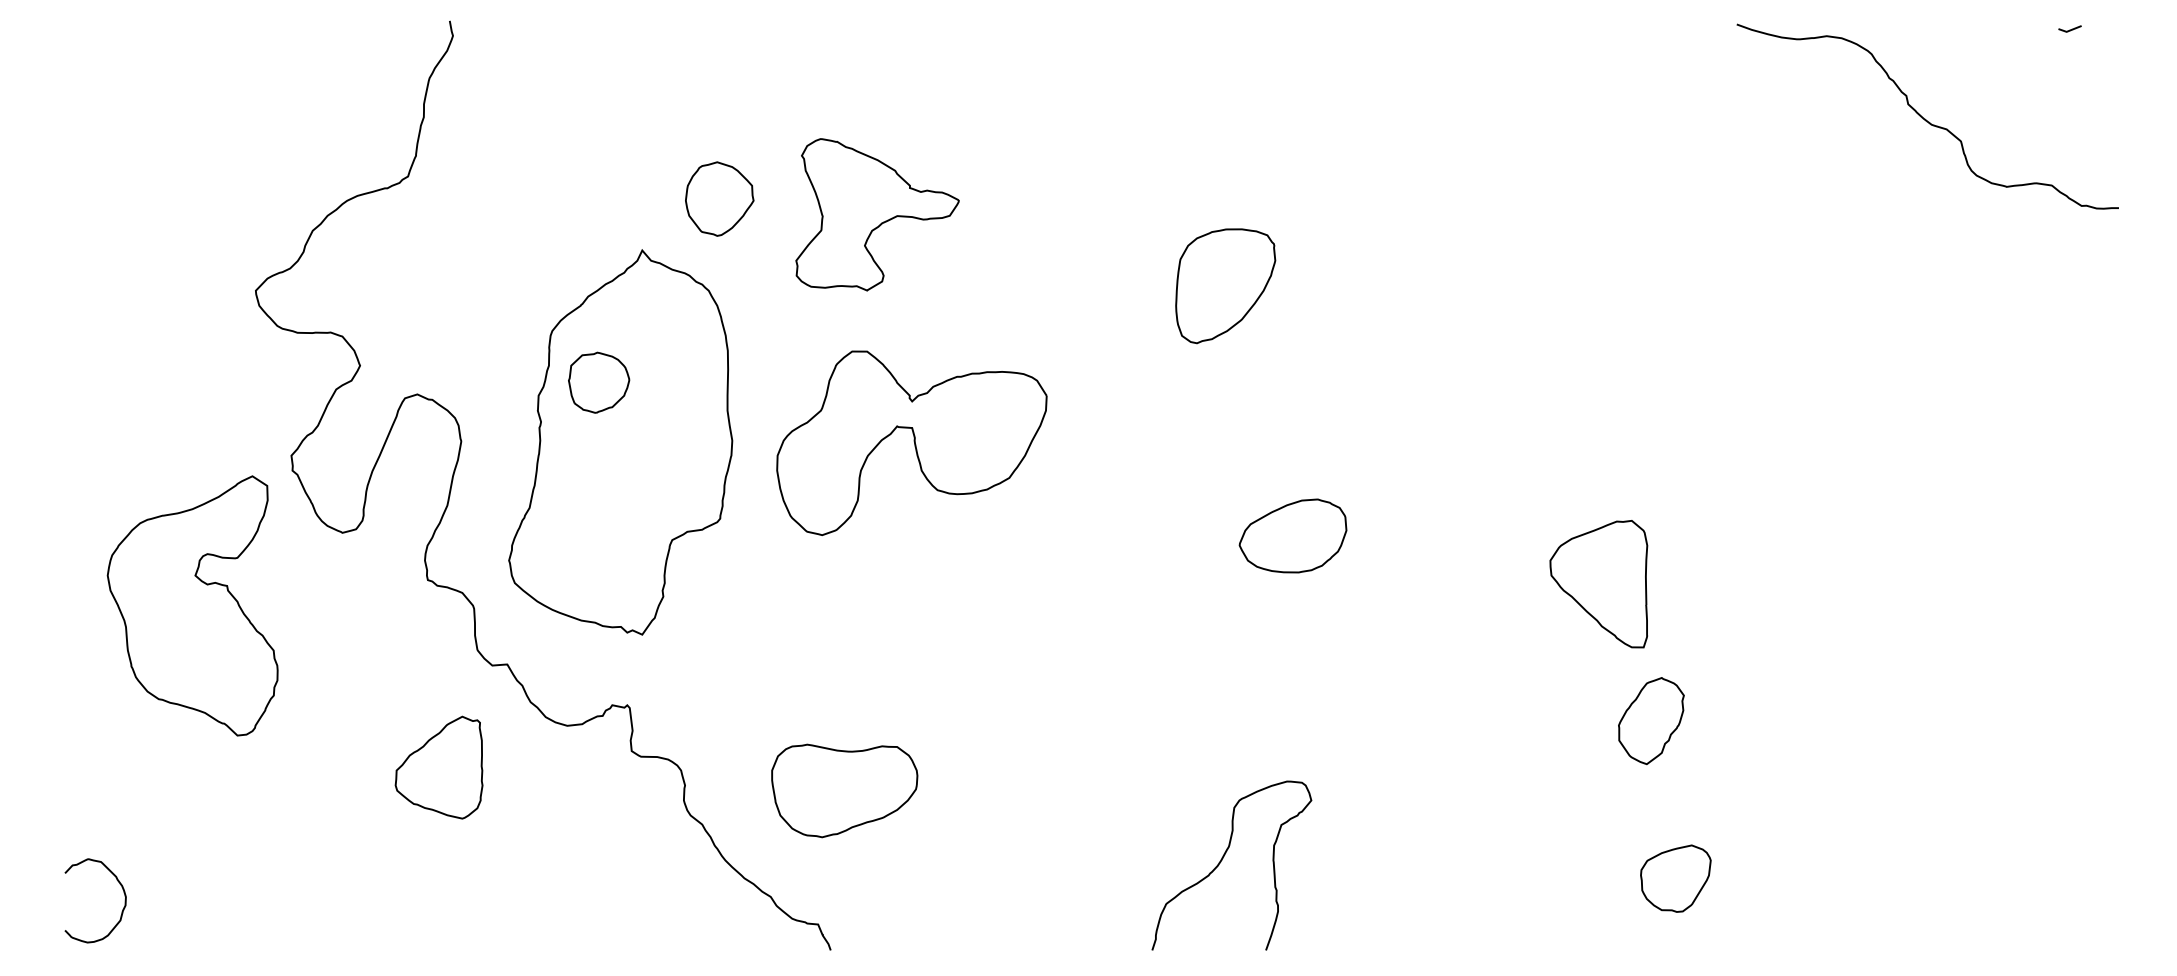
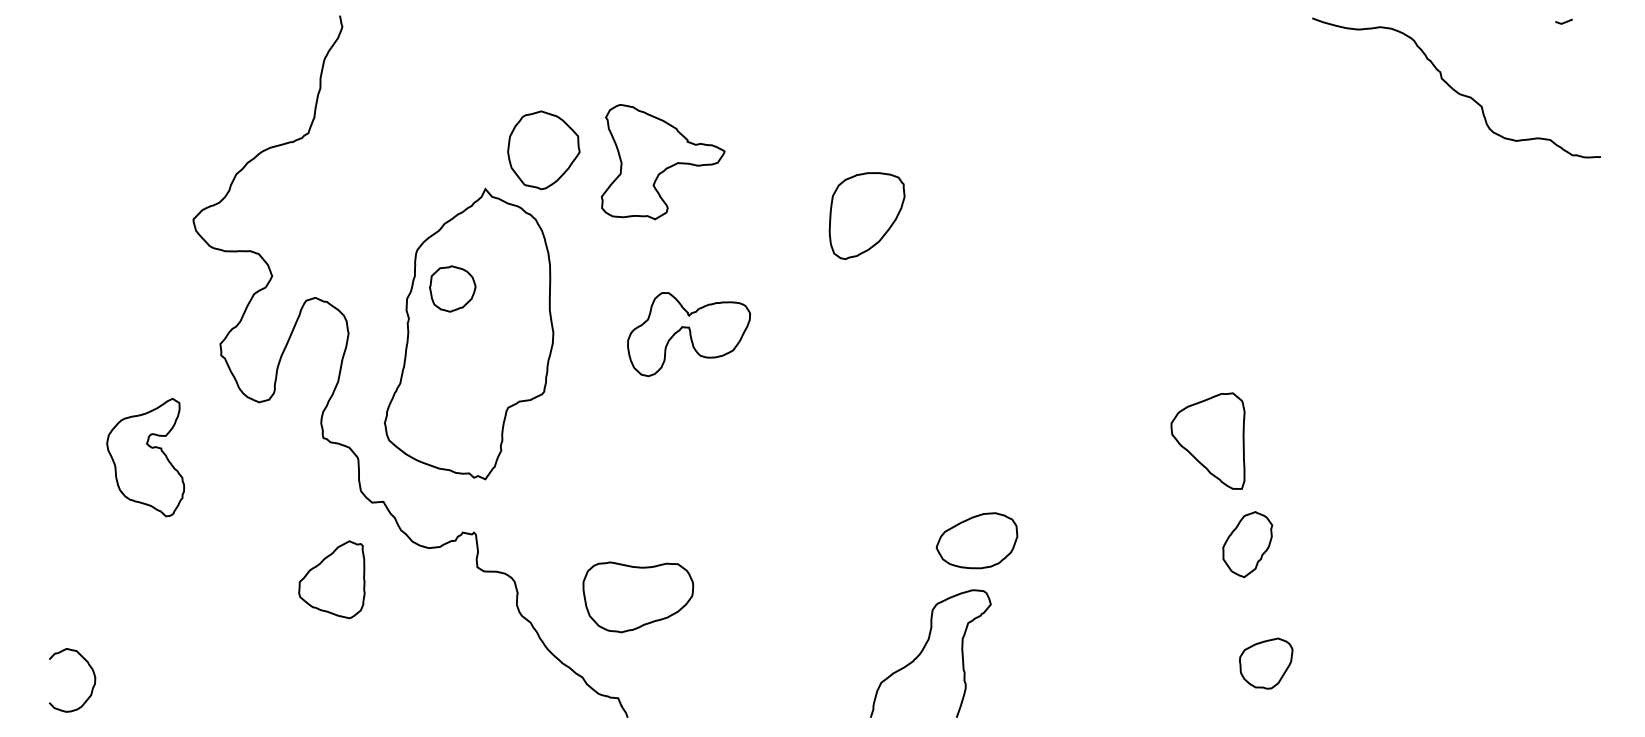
part: (719, 198) -> (543, 149), size x1.4
part: (1224, 285) -> (866, 215), moved
part: (911, 442) -> (688, 334), size x0.6
part: (1292, 535) -> (976, 540), moved
part: (192, 605) -> (145, 457), size x0.6

